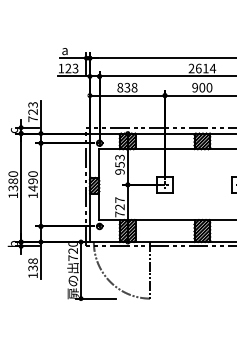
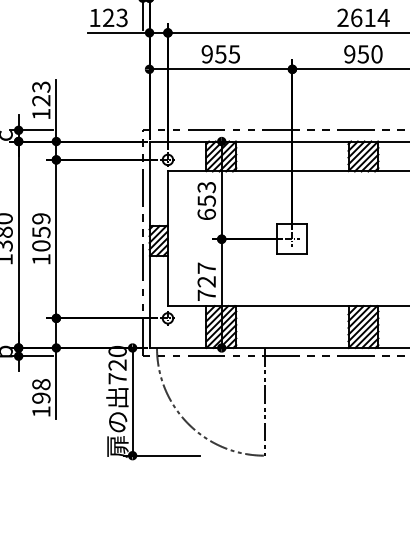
text: (127, 87) -> (221, 53), 838 -> 955
text: (202, 87) -> (363, 53), 900 -> 950
text: (32, 119) -> (40, 114), 723 -> 123
text: (119, 171) -> (205, 213), 953 -> 653
text: (32, 181) -> (40, 232), 1490 -> 1059
text: (32, 268) -> (40, 398), 138 -> 198

